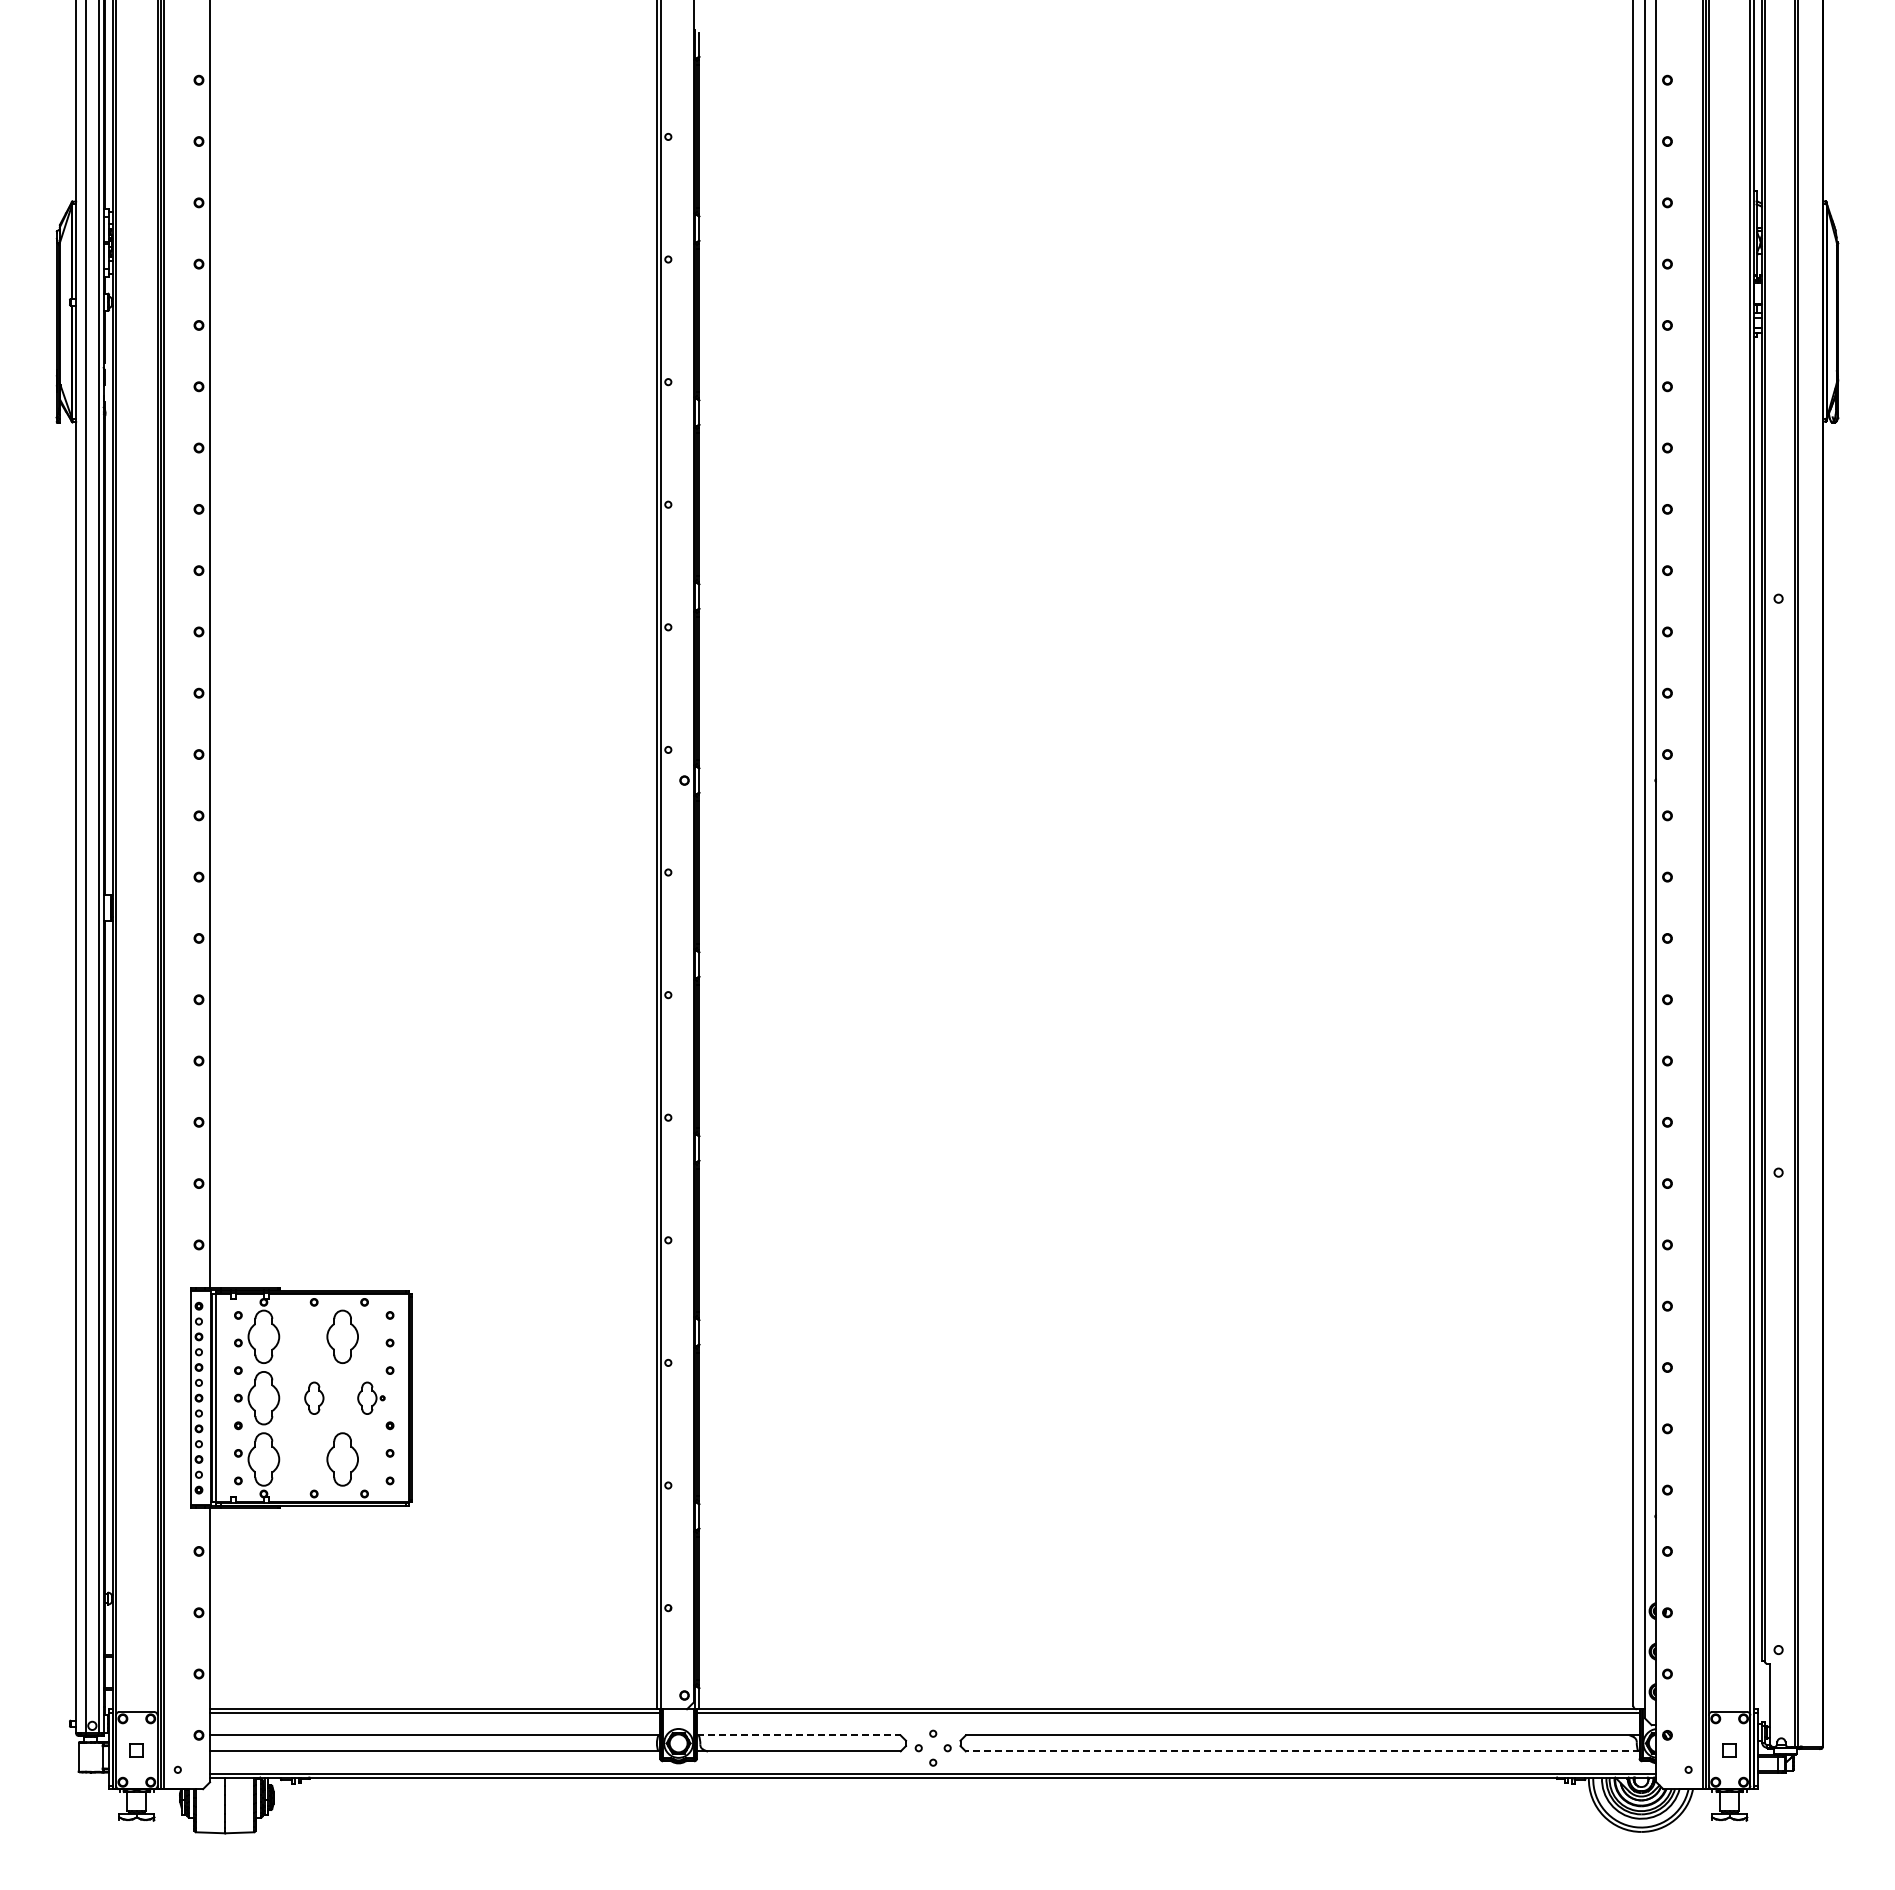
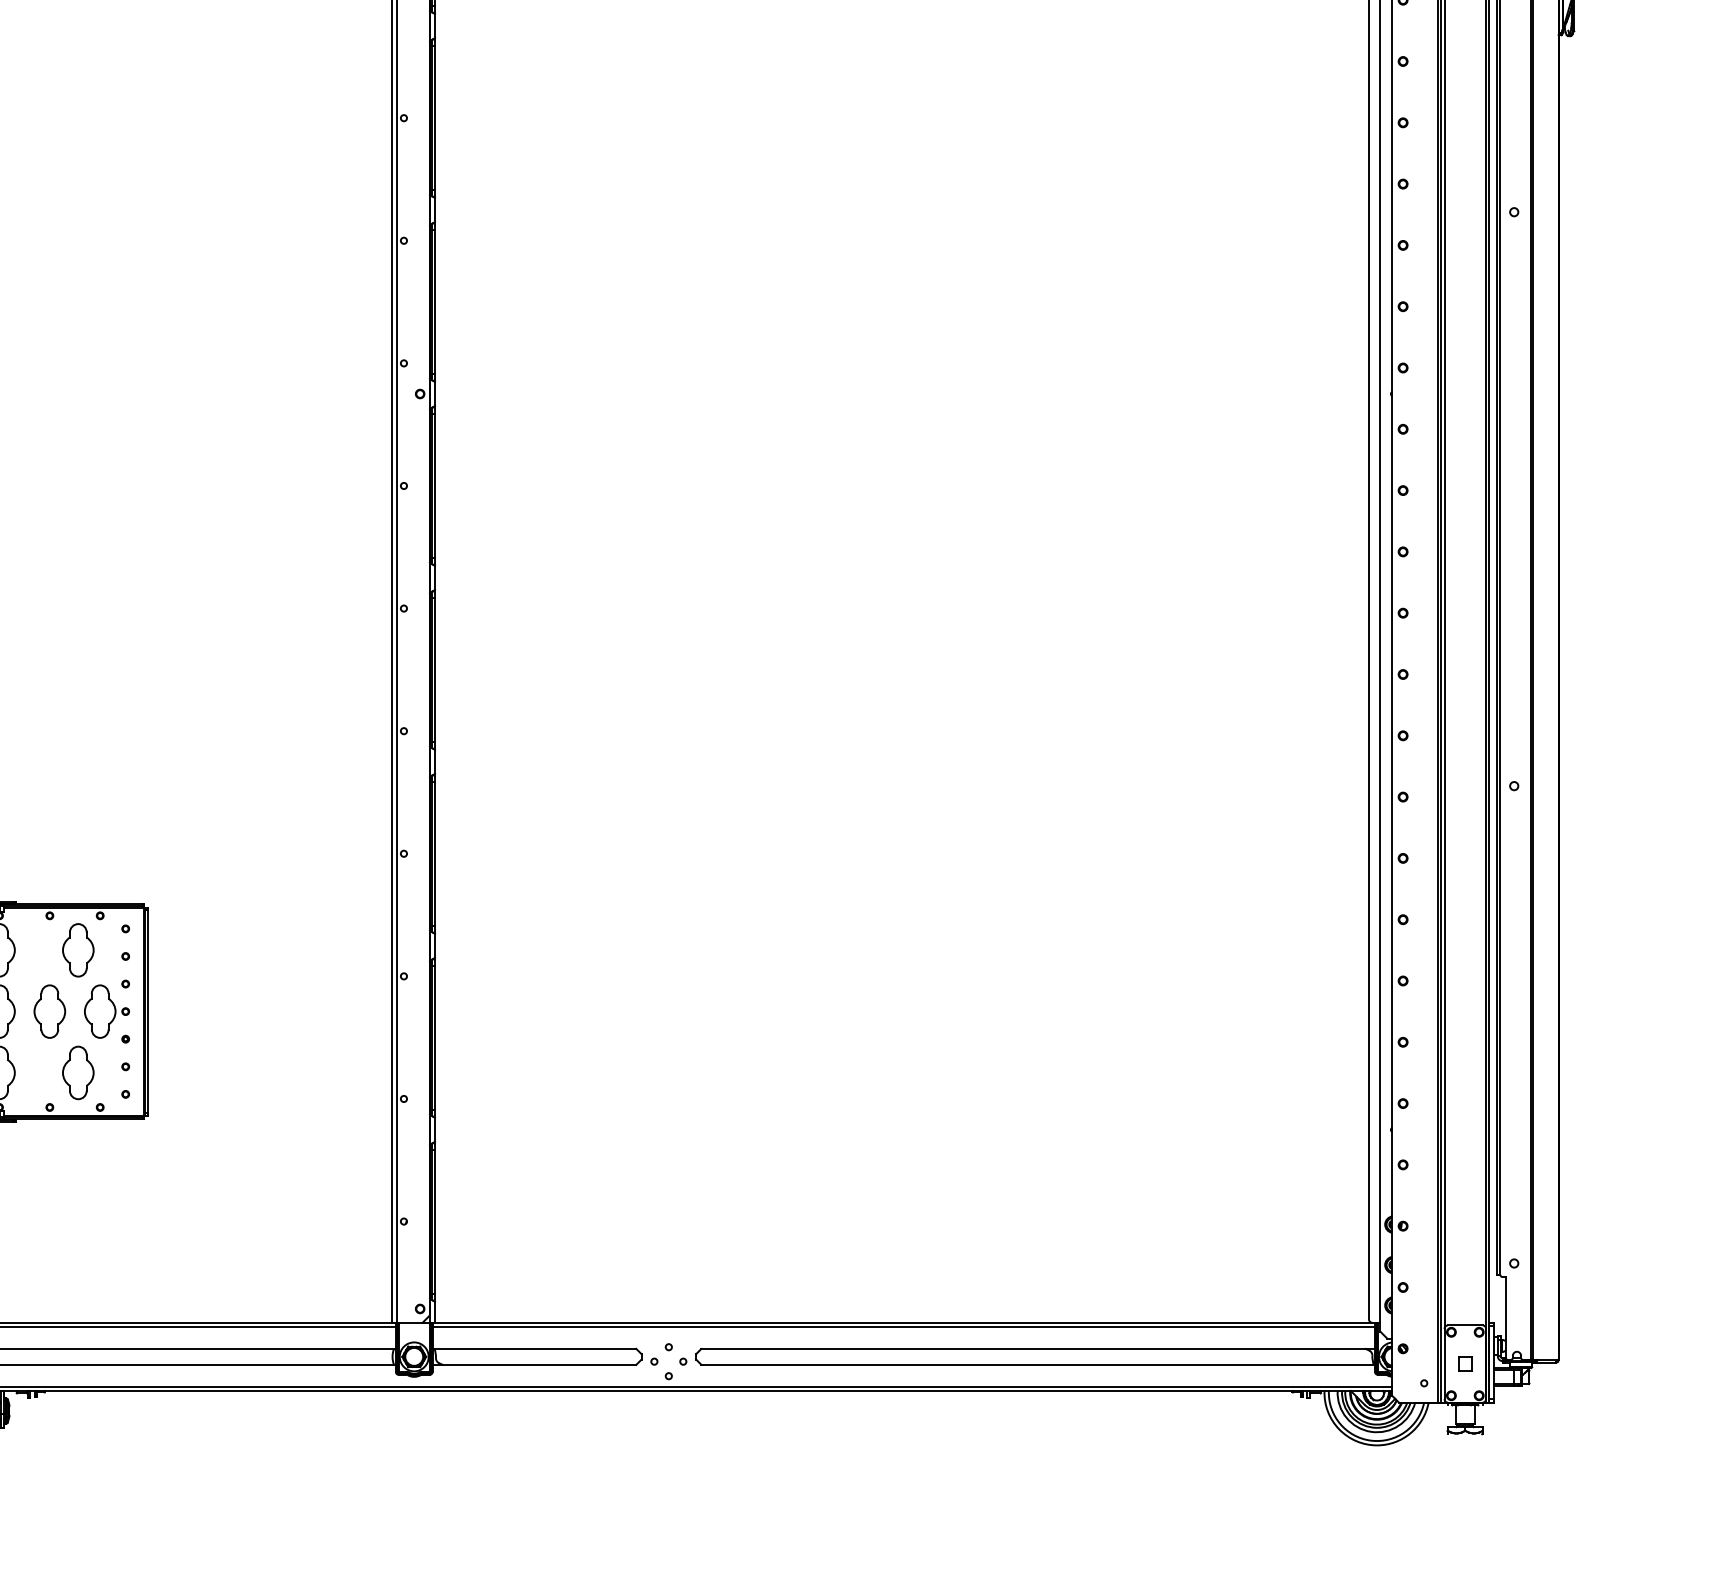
part: (314, 1398) -> (50, 1011), size x1.67
part: (371, 1398) -> (107, 1011), size x1.67
line: (798, 1735) -> (534, 1348), dashed -> solid
line: (1302, 1751) -> (1038, 1364), dashed -> solid

